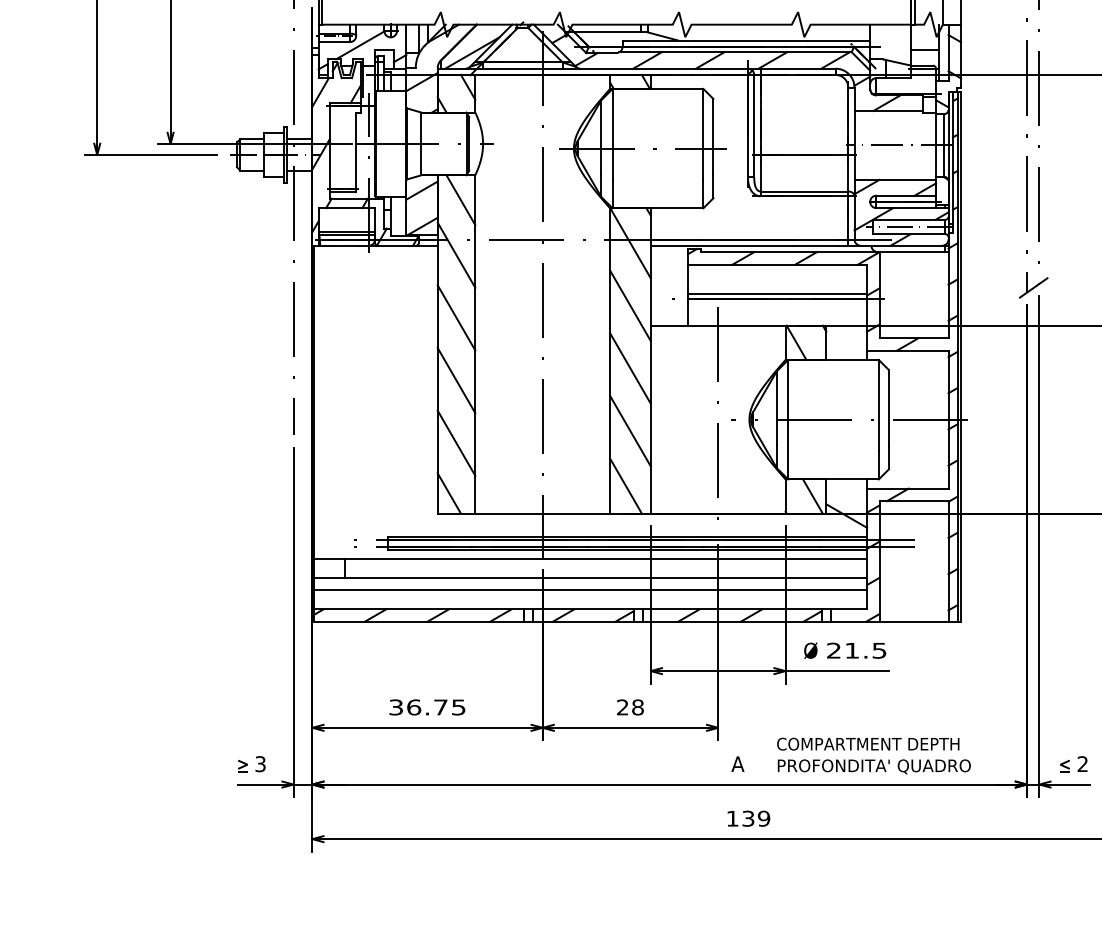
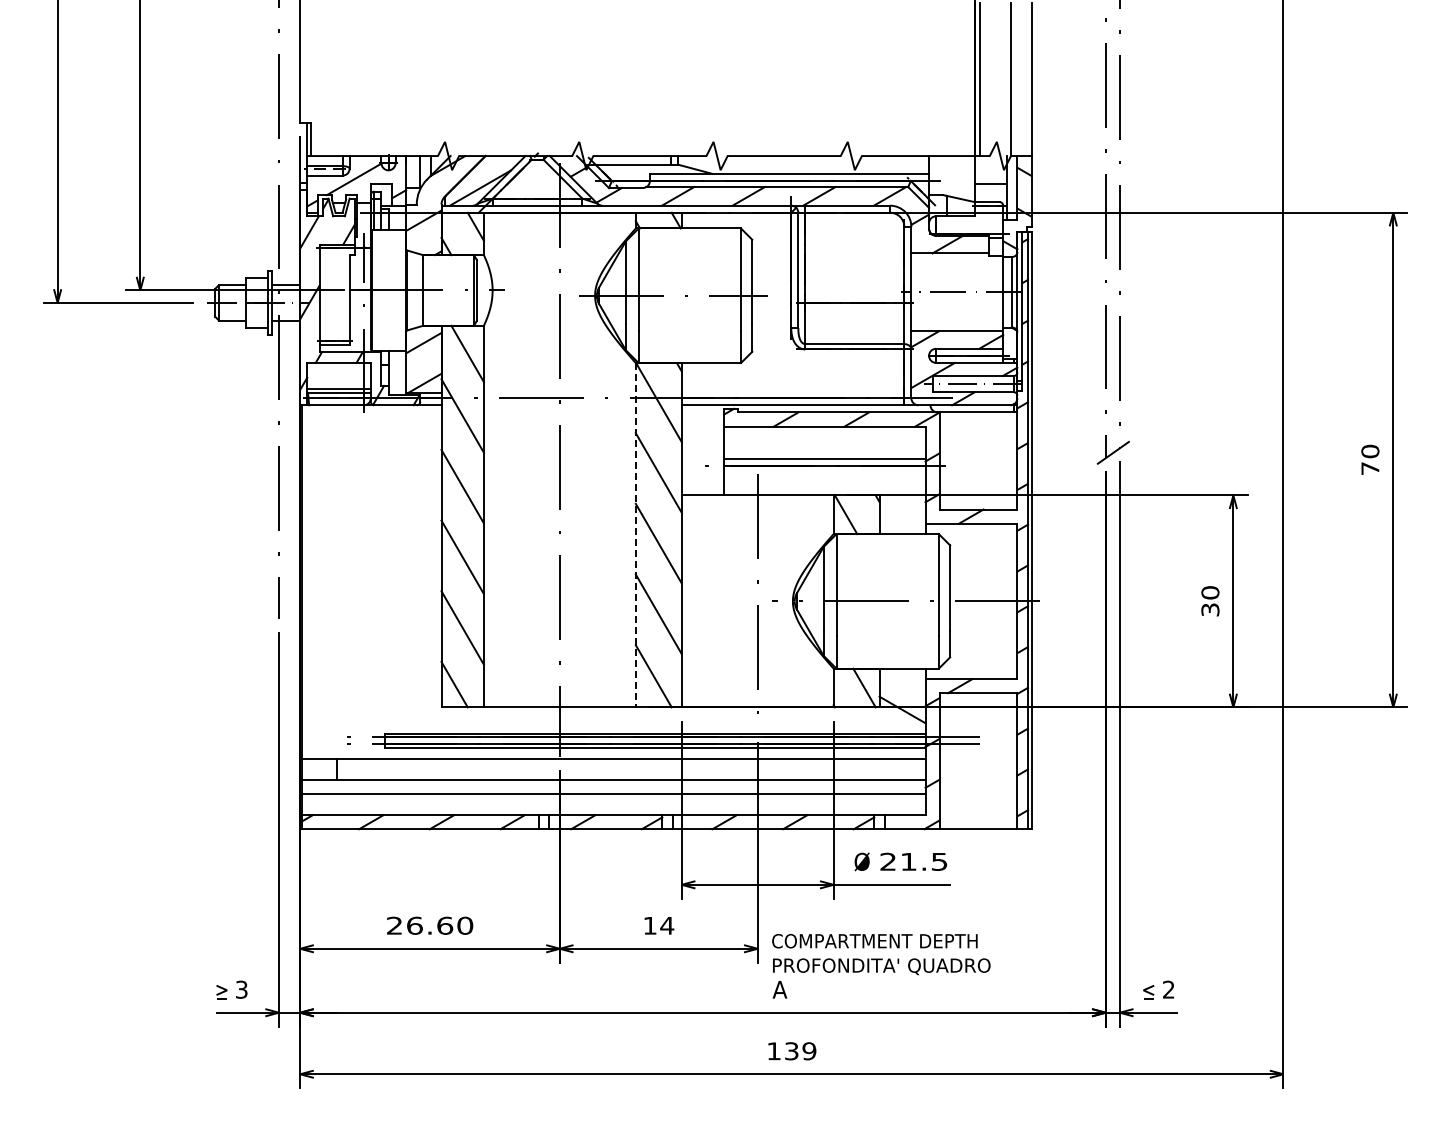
line: (609, 361) -> (635, 535), solid -> dashed
text: (427, 707) -> (430, 925), 36.75 -> 26.60
text: (630, 707) -> (658, 925), 28 -> 14
text: (874, 755) -> (881, 954), moved

